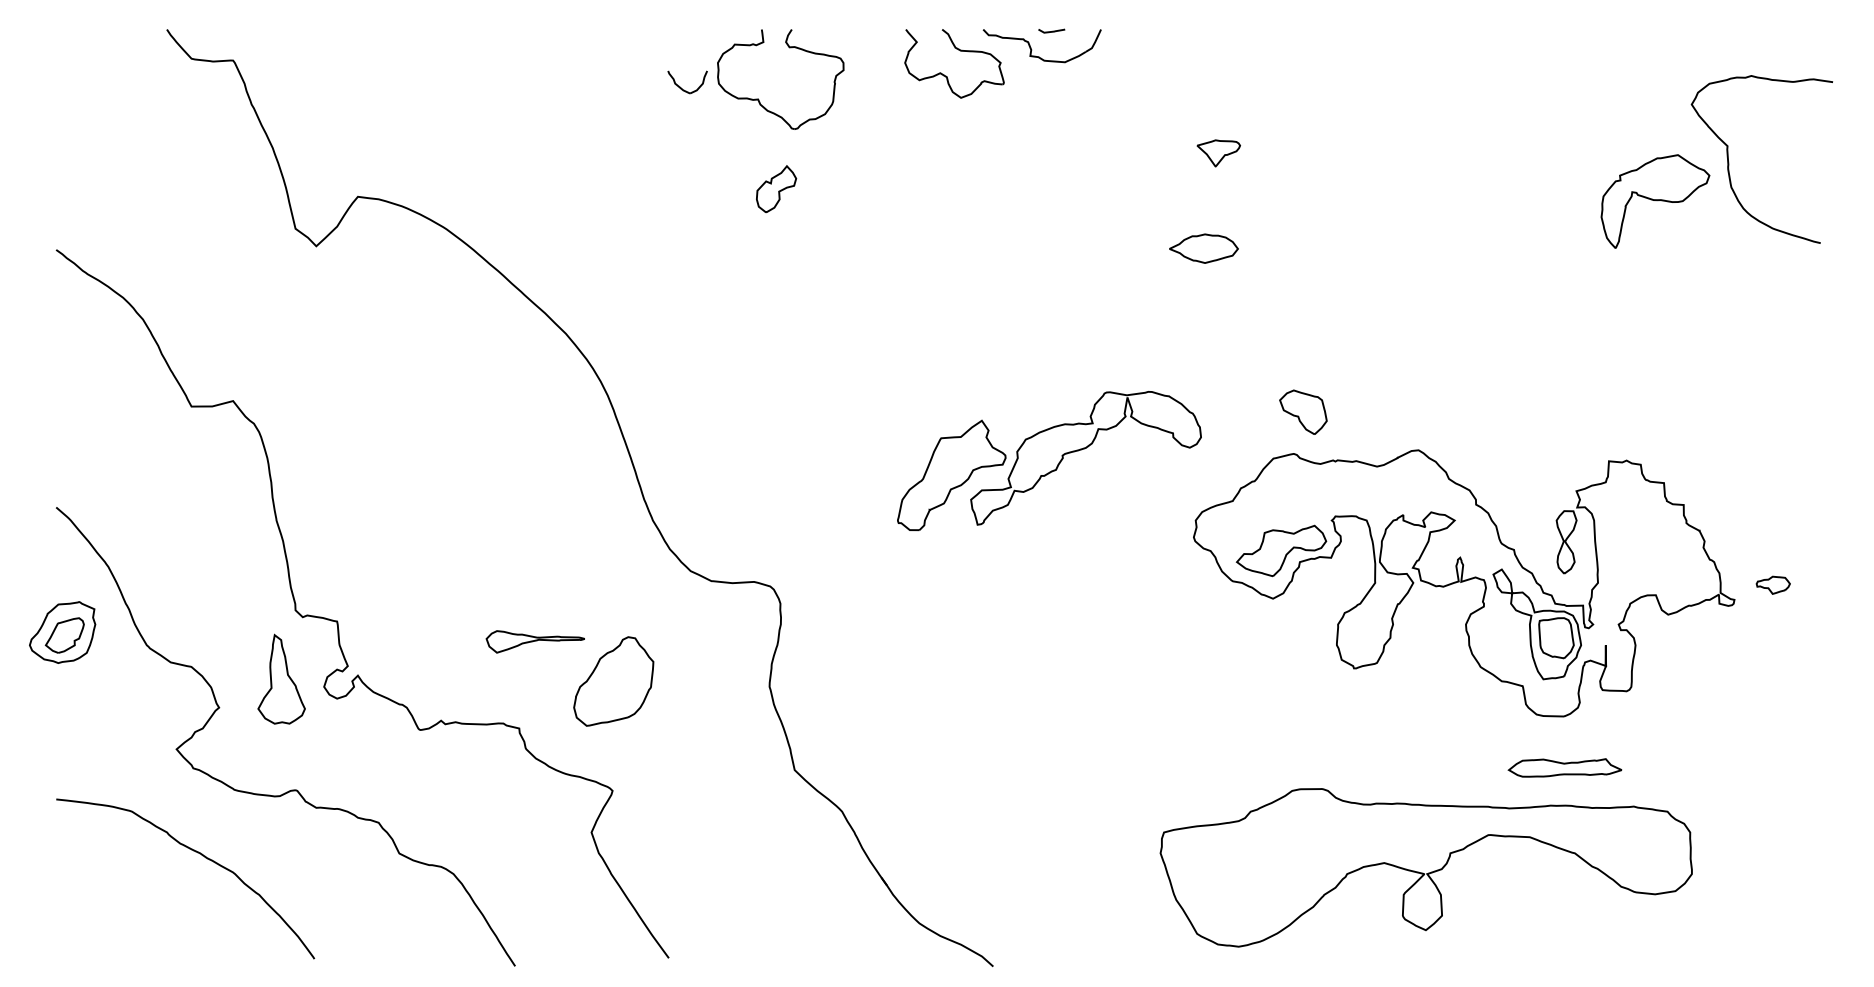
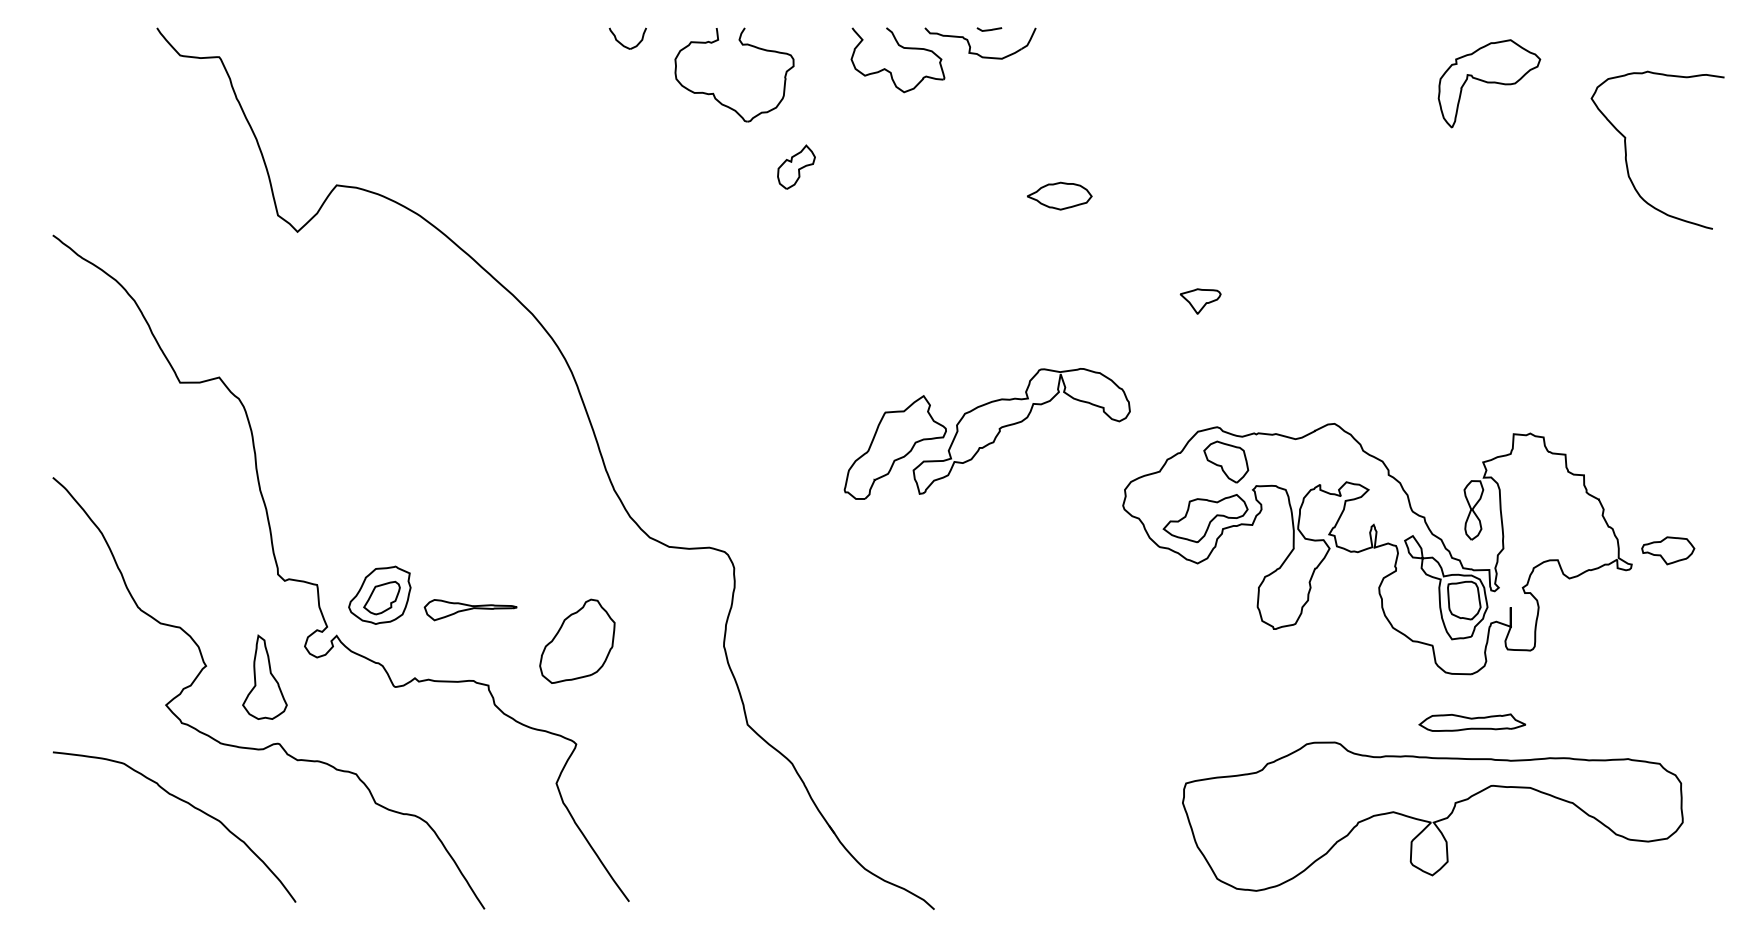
part: (681, 87) -> (622, 43), moved
part: (1218, 153) -> (1200, 301), moved
part: (776, 188) -> (796, 166), moved
part: (1655, 201) -> (1489, 83), moved
part: (1203, 247) -> (1059, 195), moved
part: (1303, 411) -> (1226, 461), moved
part: (1773, 584) -> (1668, 550), size x1.67
part: (62, 631) -> (379, 594), moved
part: (535, 642) -> (470, 610), moved
part: (281, 678) -> (264, 676), moved
part: (1425, 867) -> (1432, 816), moved

